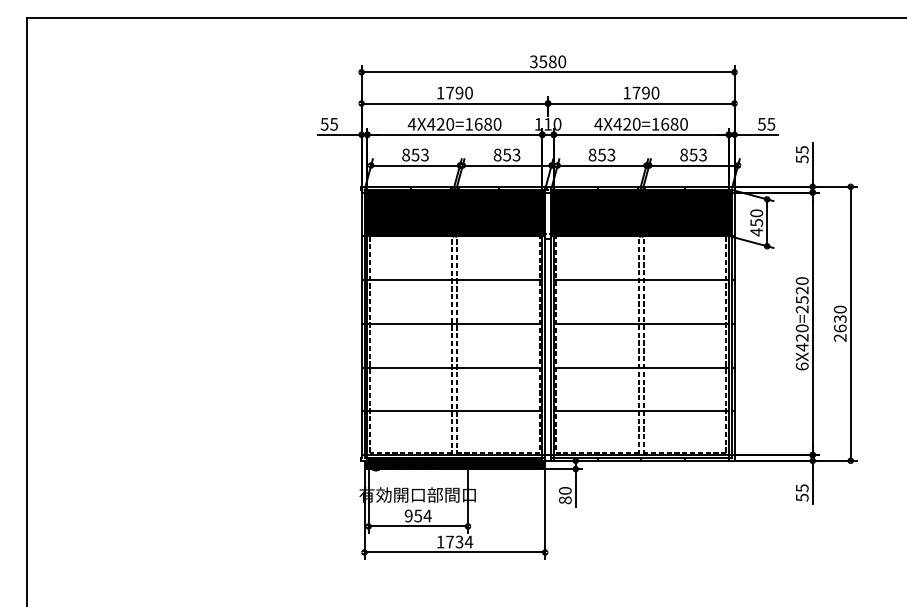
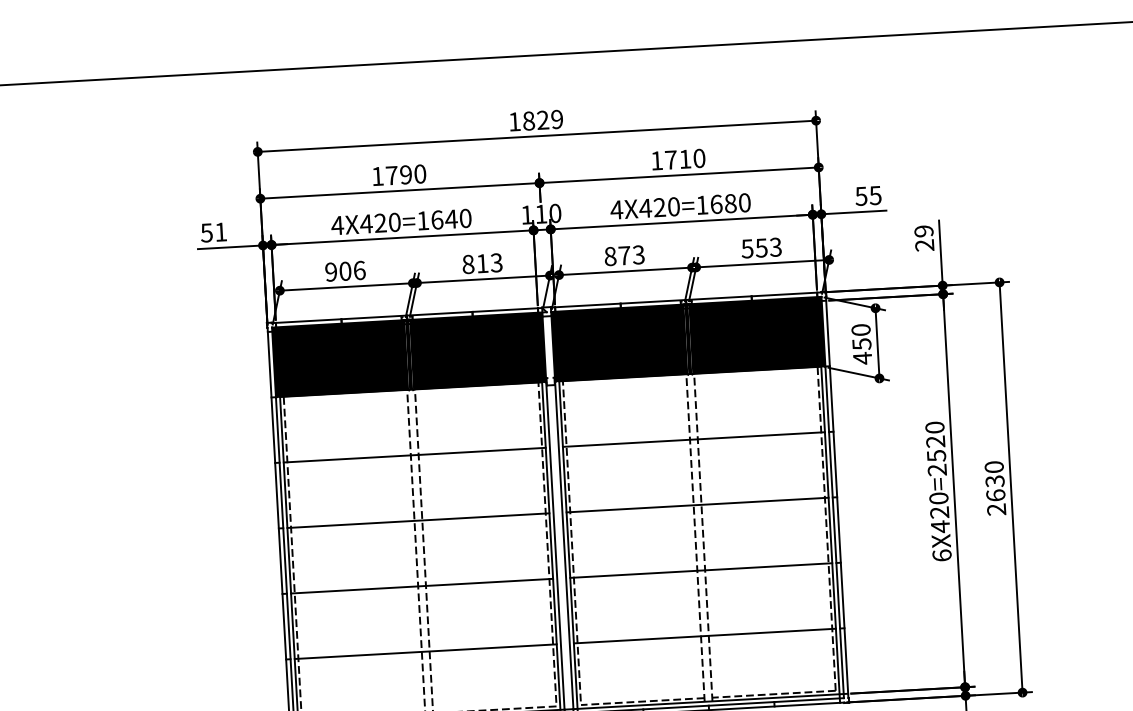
text: (547, 61) -> (535, 120), 3580 -> 1829
text: (645, 92) -> (684, 158), 1790 -> 1710
text: (333, 124) -> (220, 232), 55 -> 51
text: (487, 124) -> (450, 219), 4X420=1680 -> 4X420=1640
text: (415, 154) -> (345, 270), 853 -> 906
text: (506, 154) -> (481, 262), 853 -> 813
text: (601, 154) -> (623, 254), 853 -> 873
text: (684, 154) -> (748, 247), 853 -> 553
text: (801, 154) -> (923, 238), 55 -> 29

